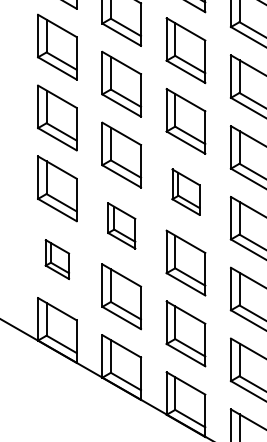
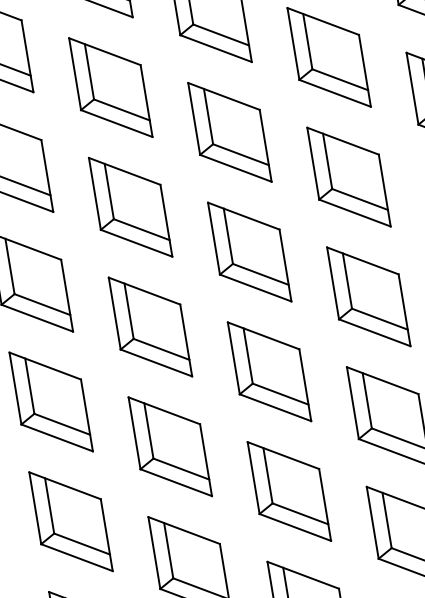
part: (185, 191) -> (268, 370), size x1.43
part: (121, 225) -> (169, 446), size x1.43
part: (57, 259) -> (71, 521), size x1.67

